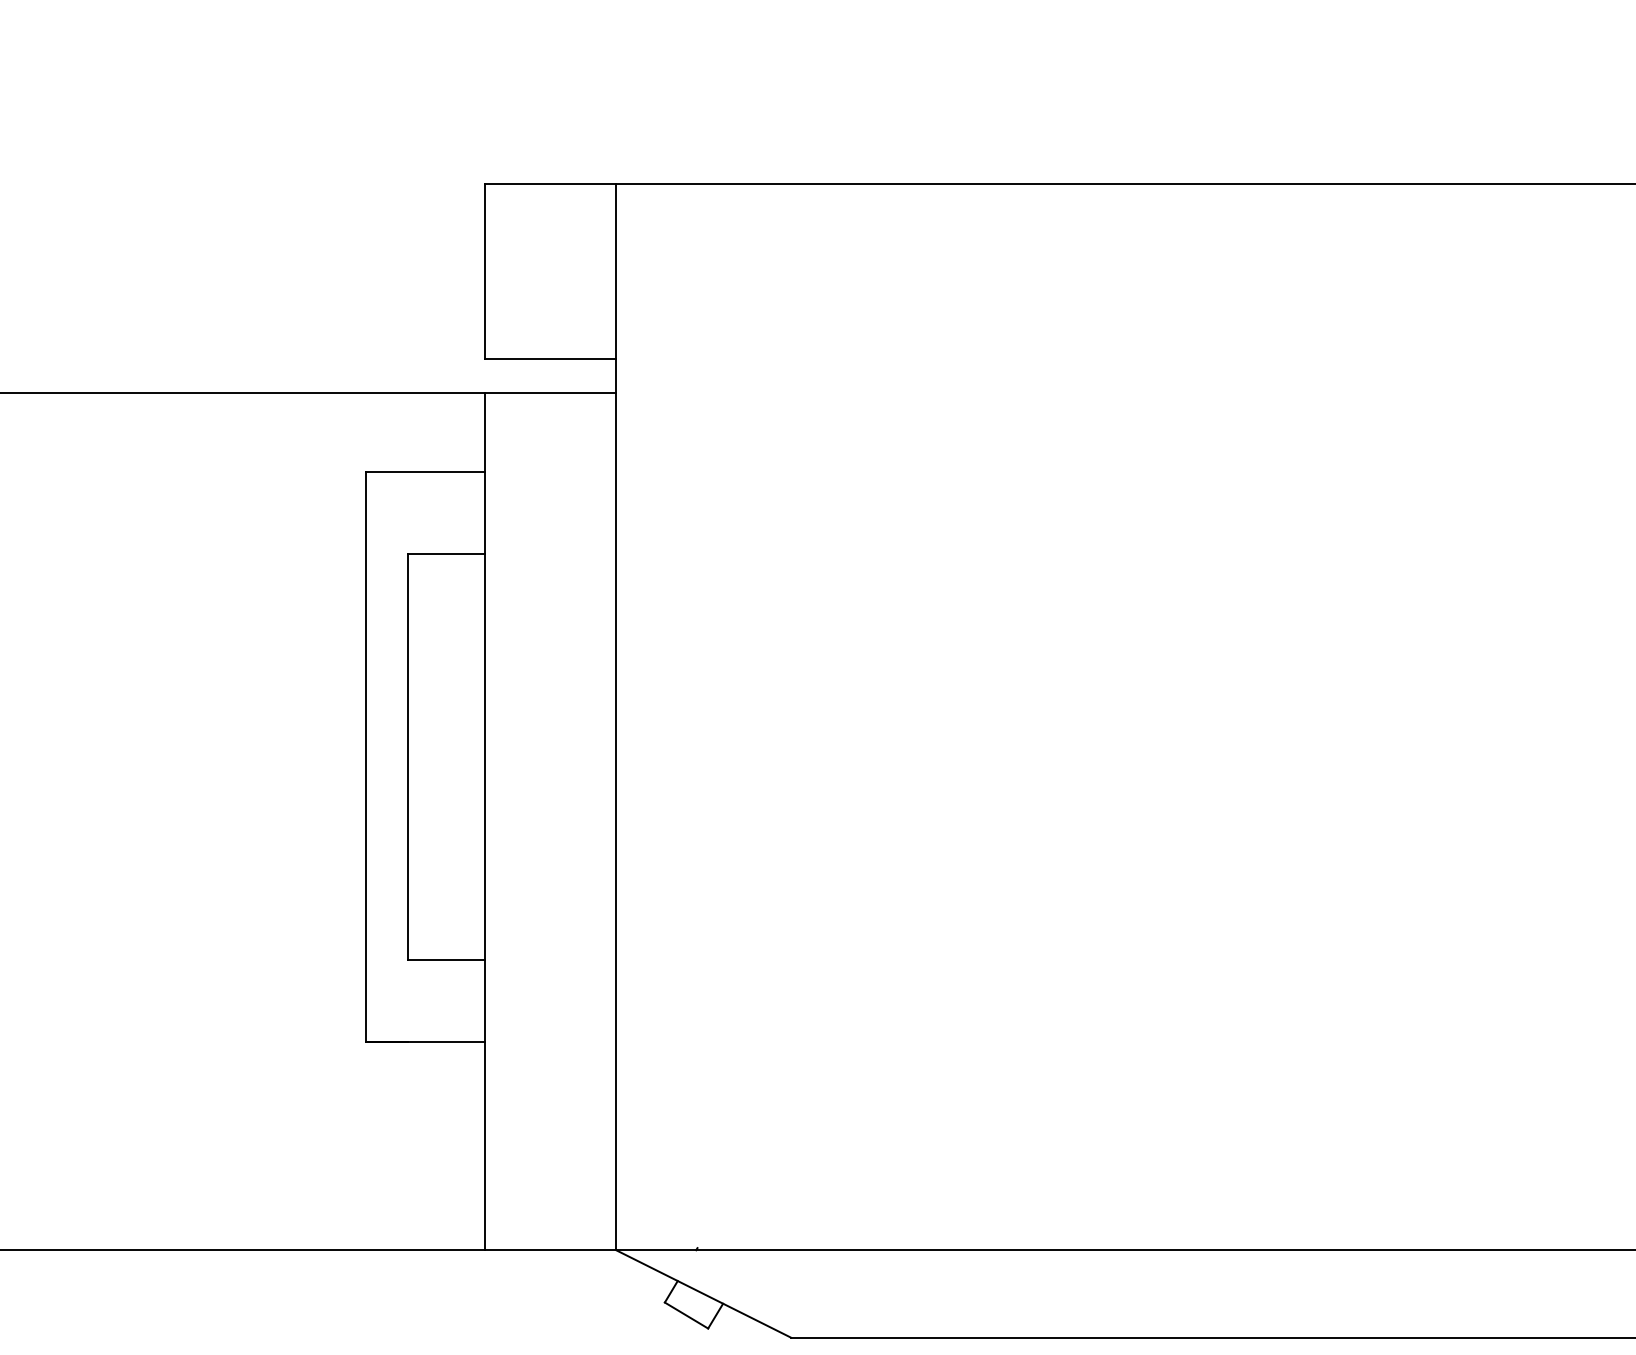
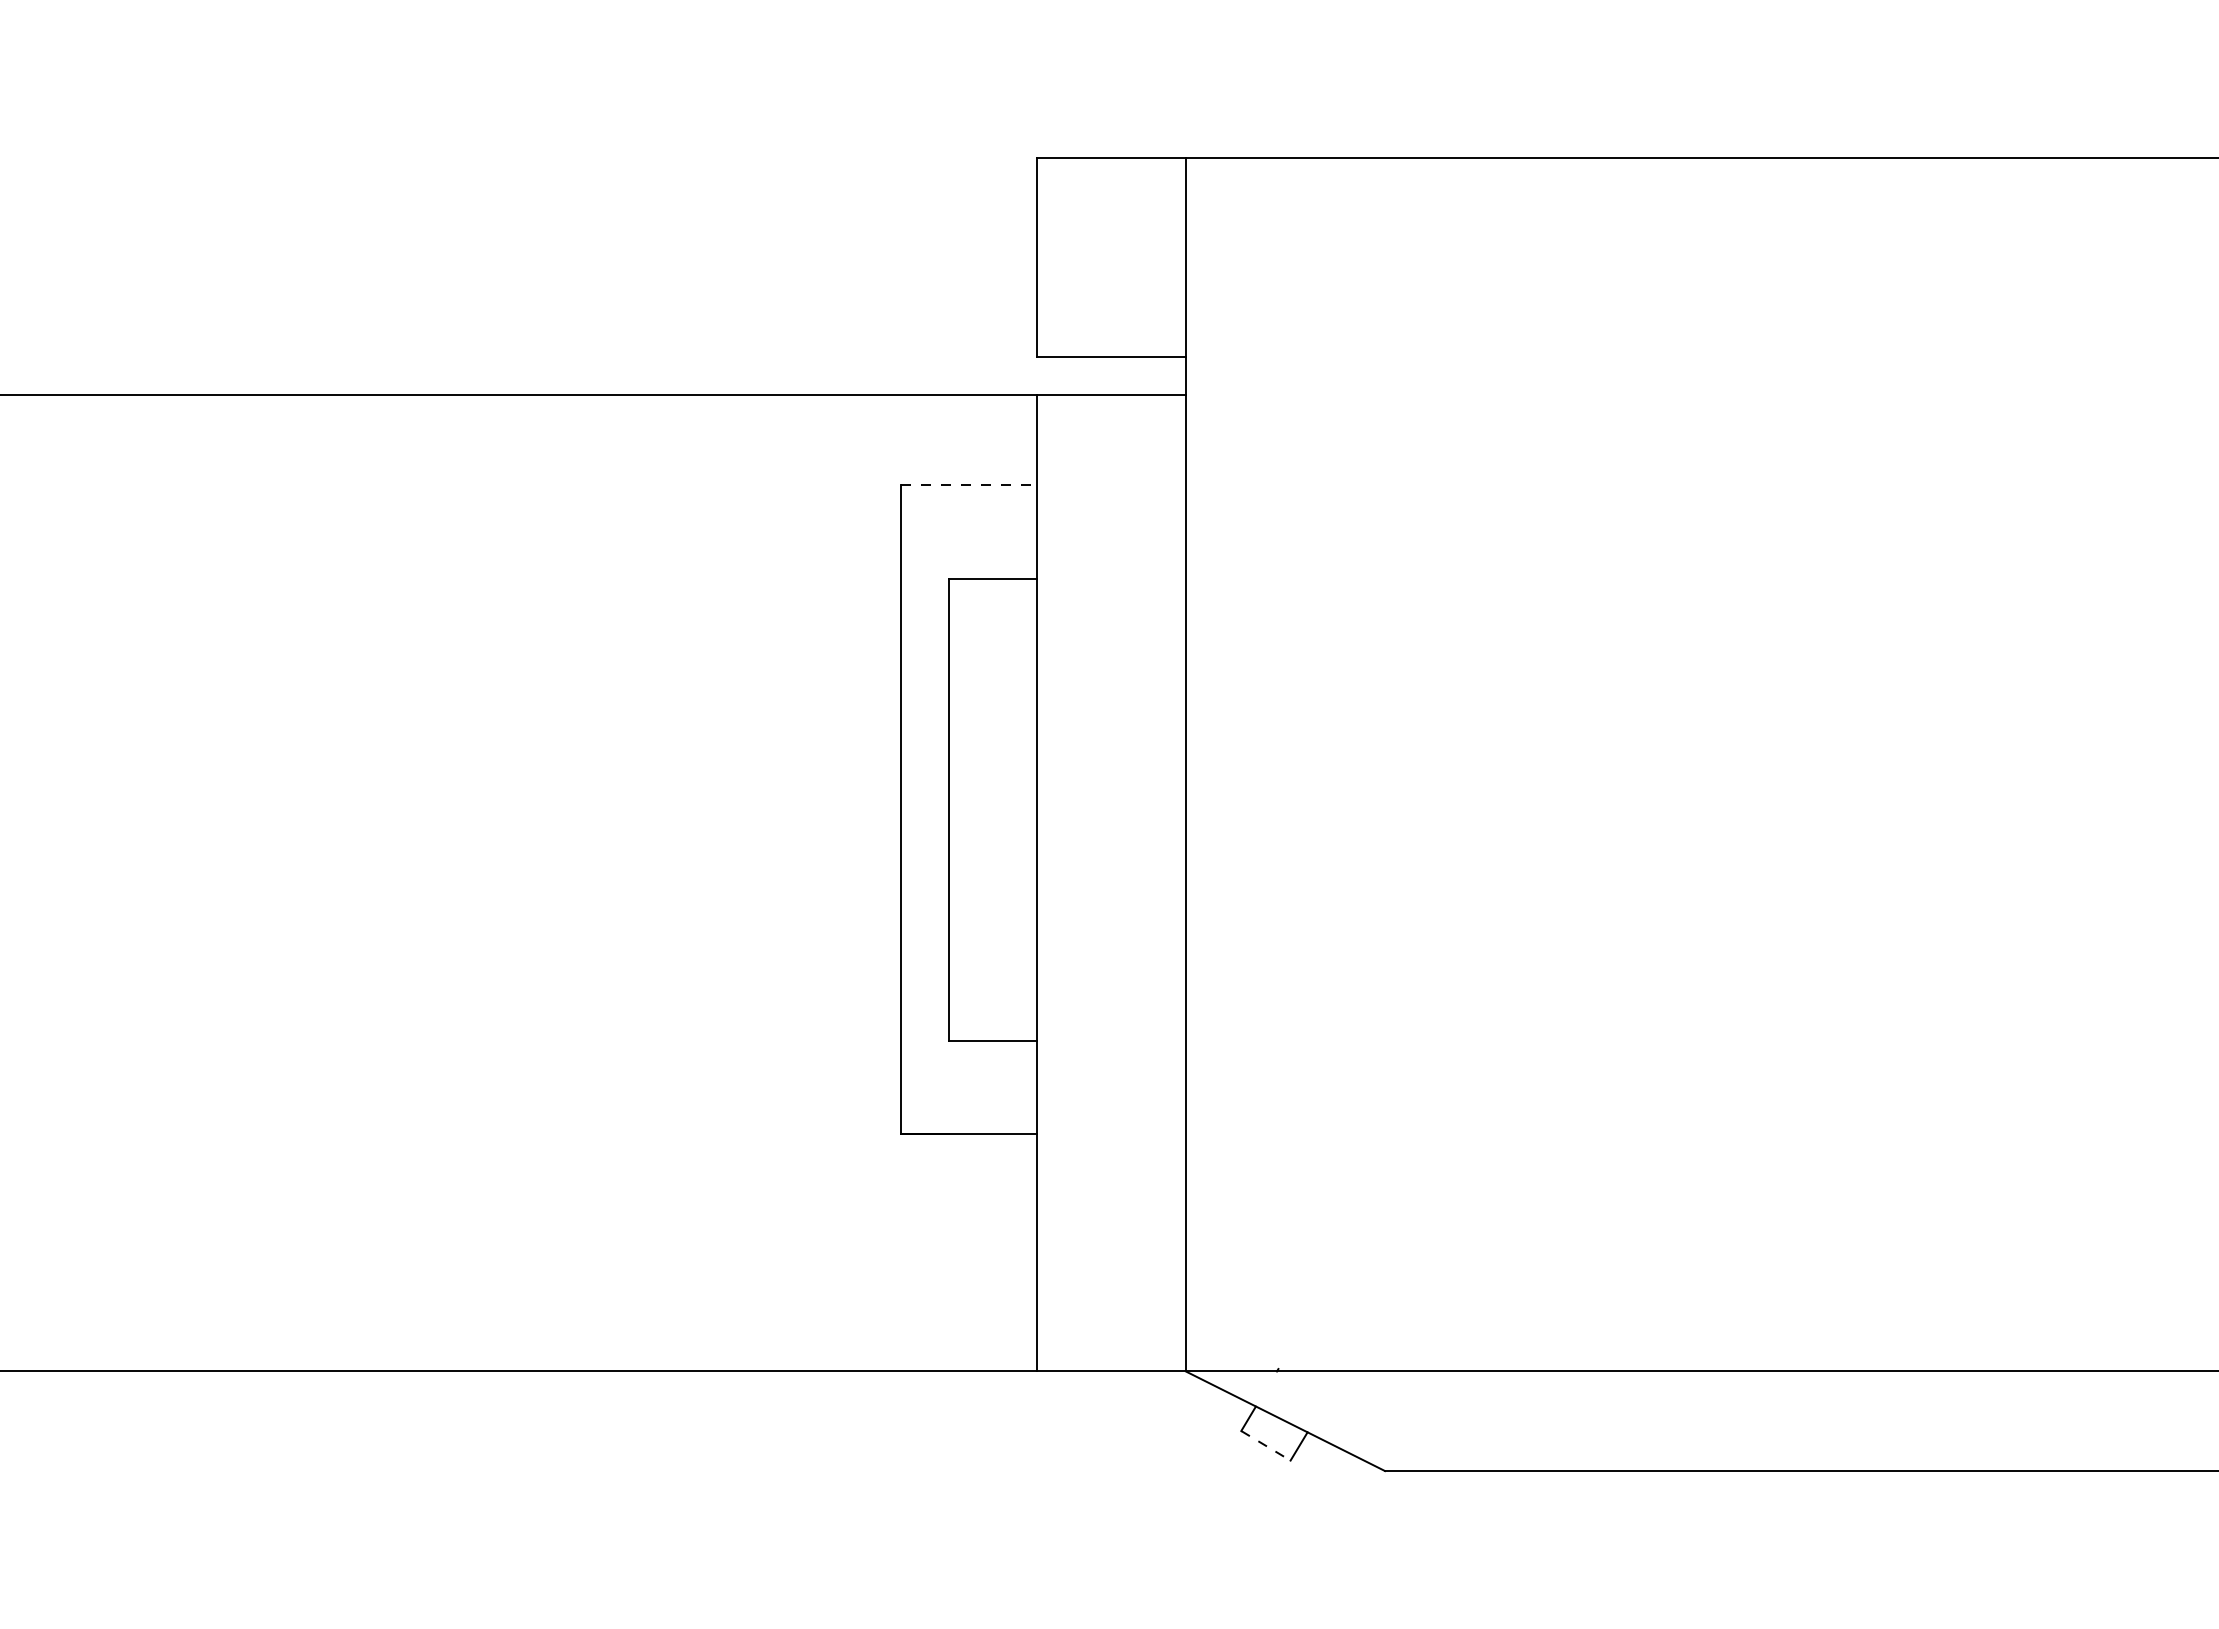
line: (426, 472) -> (969, 485), solid -> dashed
line: (686, 1315) -> (1265, 1445), solid -> dashed

